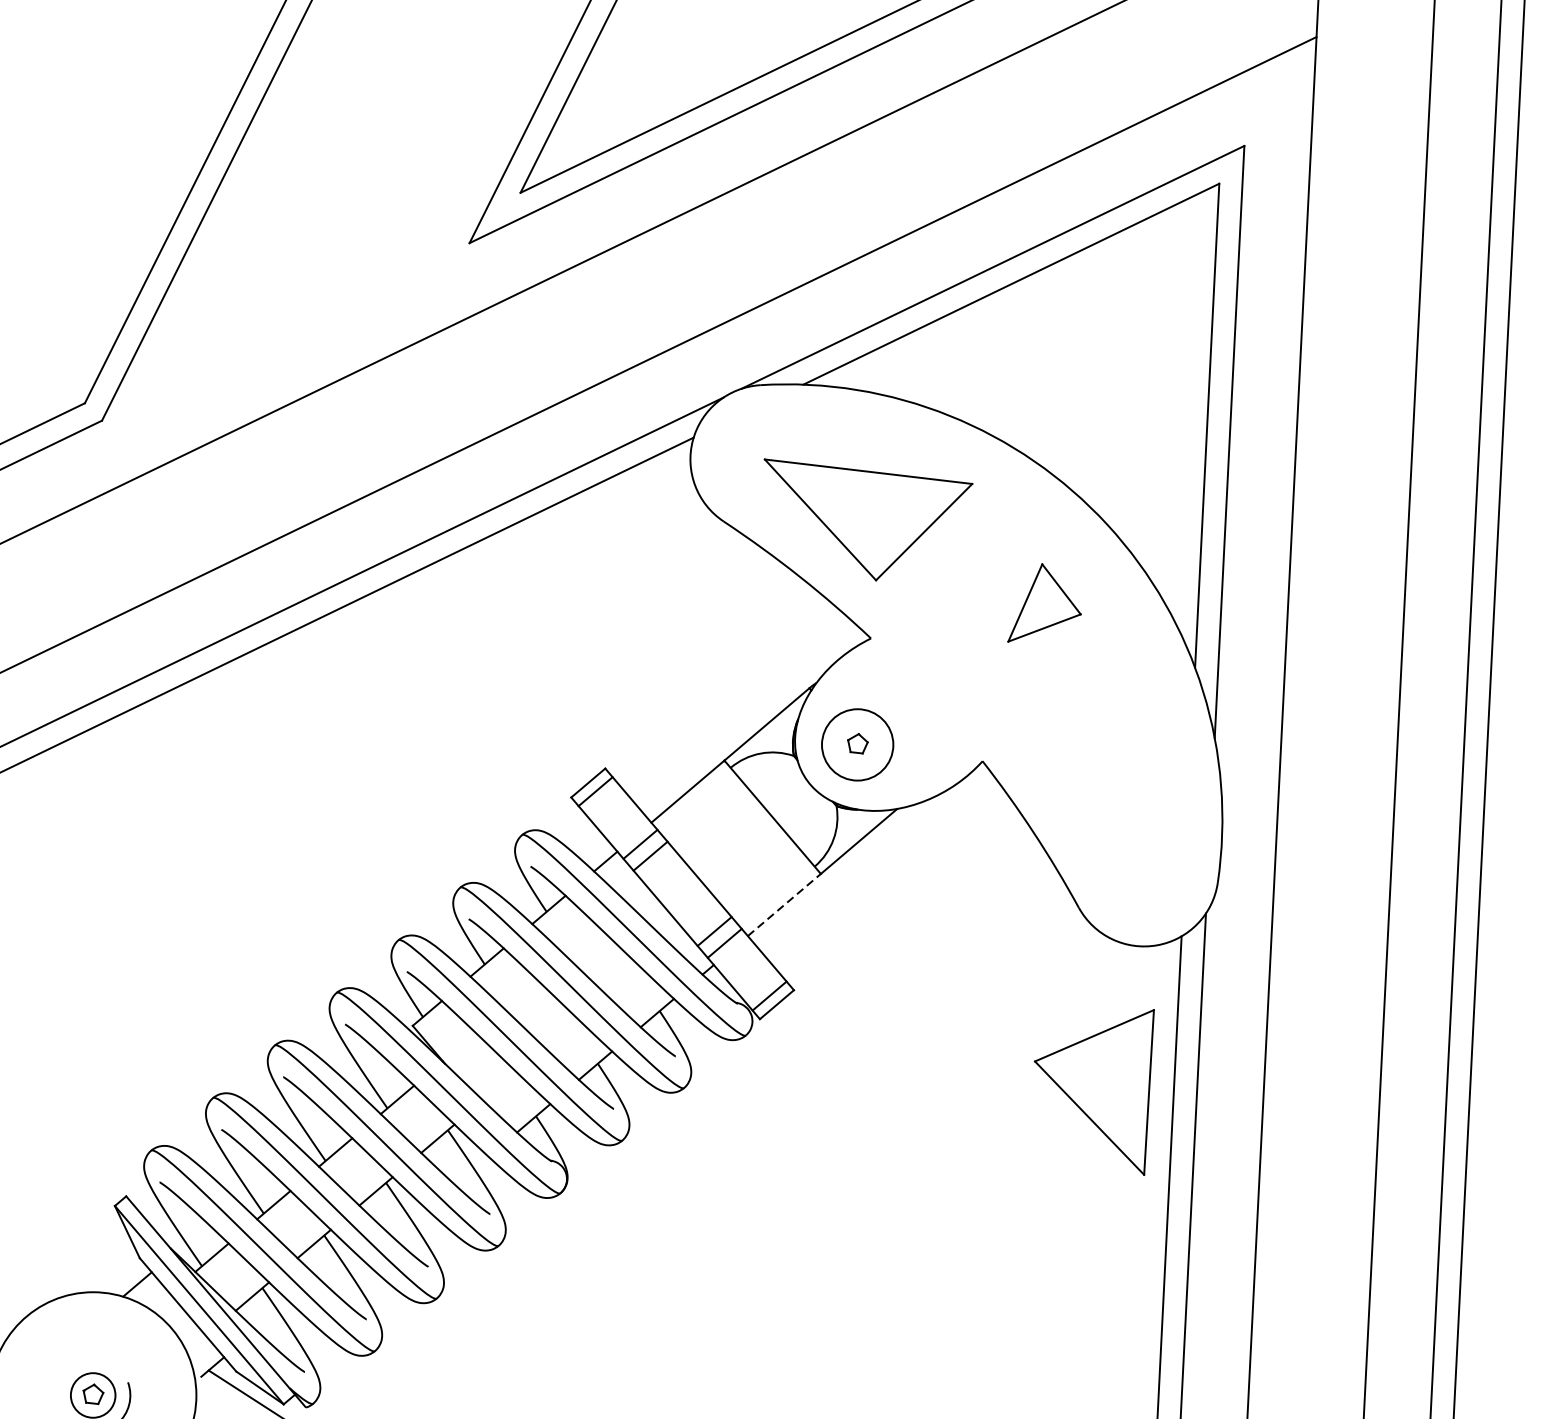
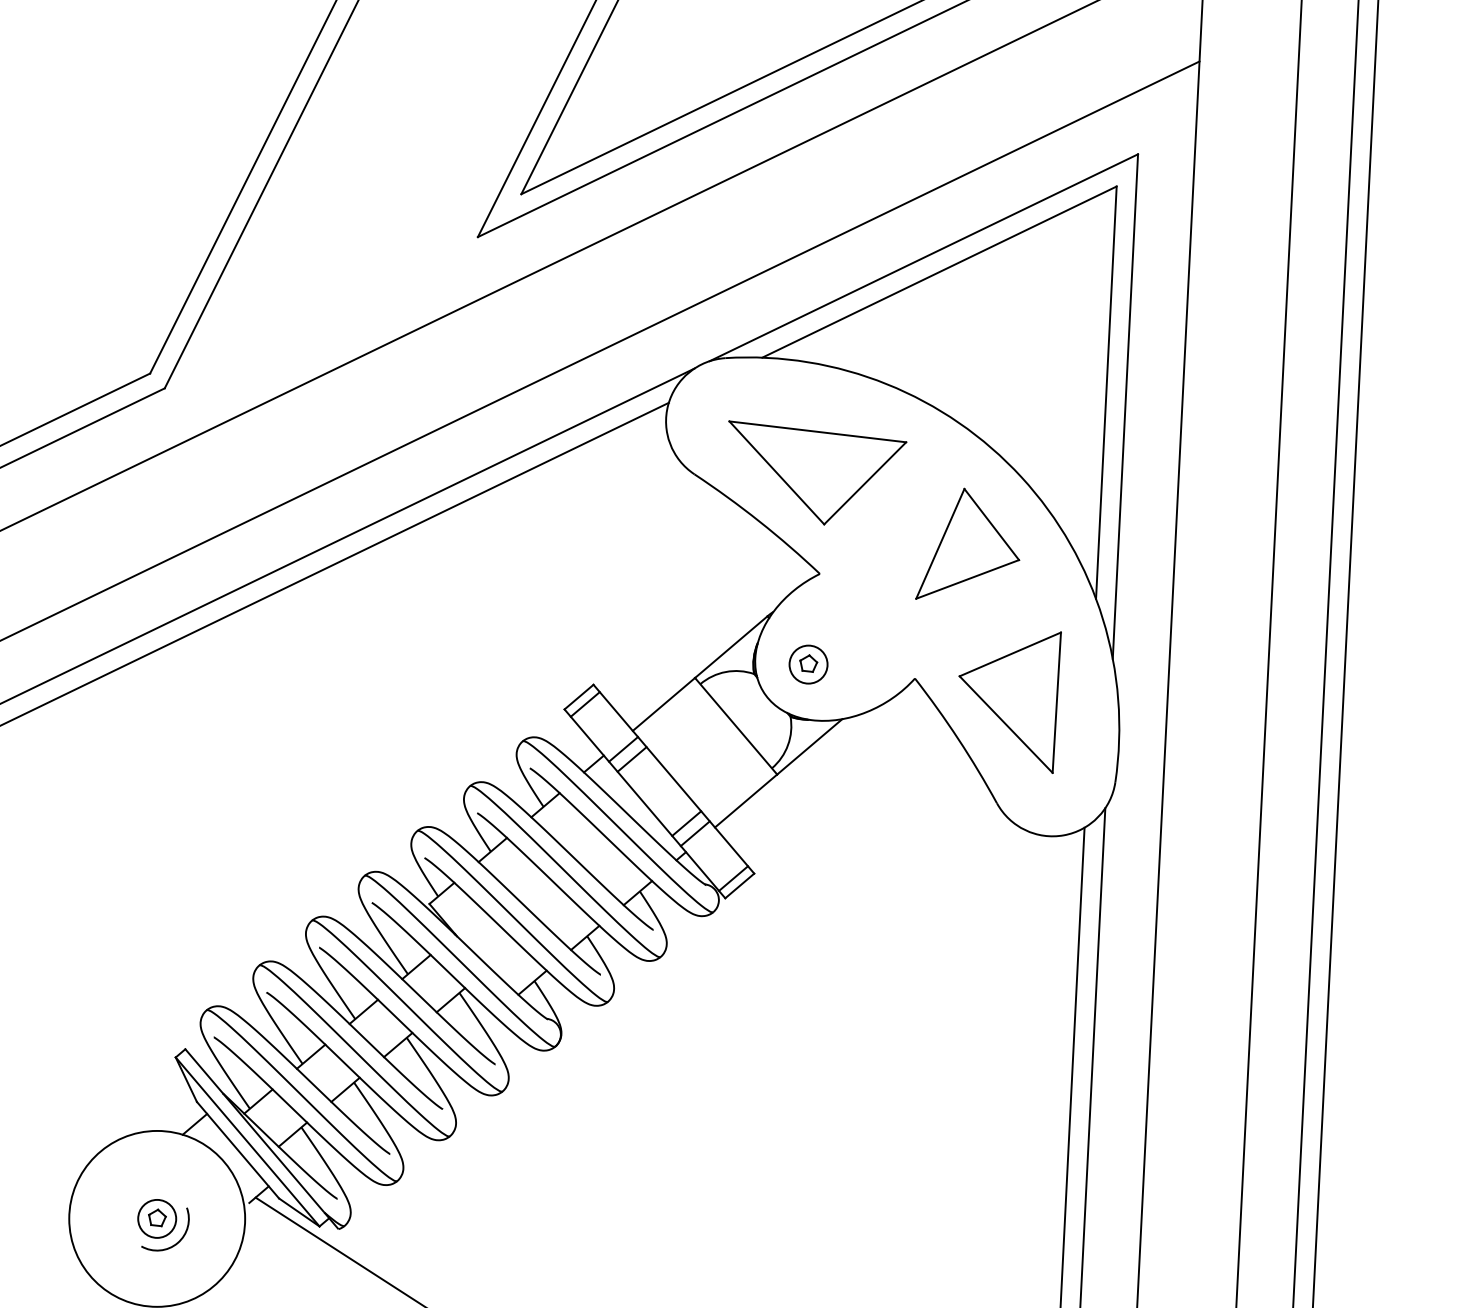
part: (1044, 602) -> (967, 543), size x1.67
circle: (857, 744) -> (808, 664), size x0.62
line: (784, 905) -> (746, 801), dashed -> solid
part: (1093, 1092) -> (1009, 702), moved

